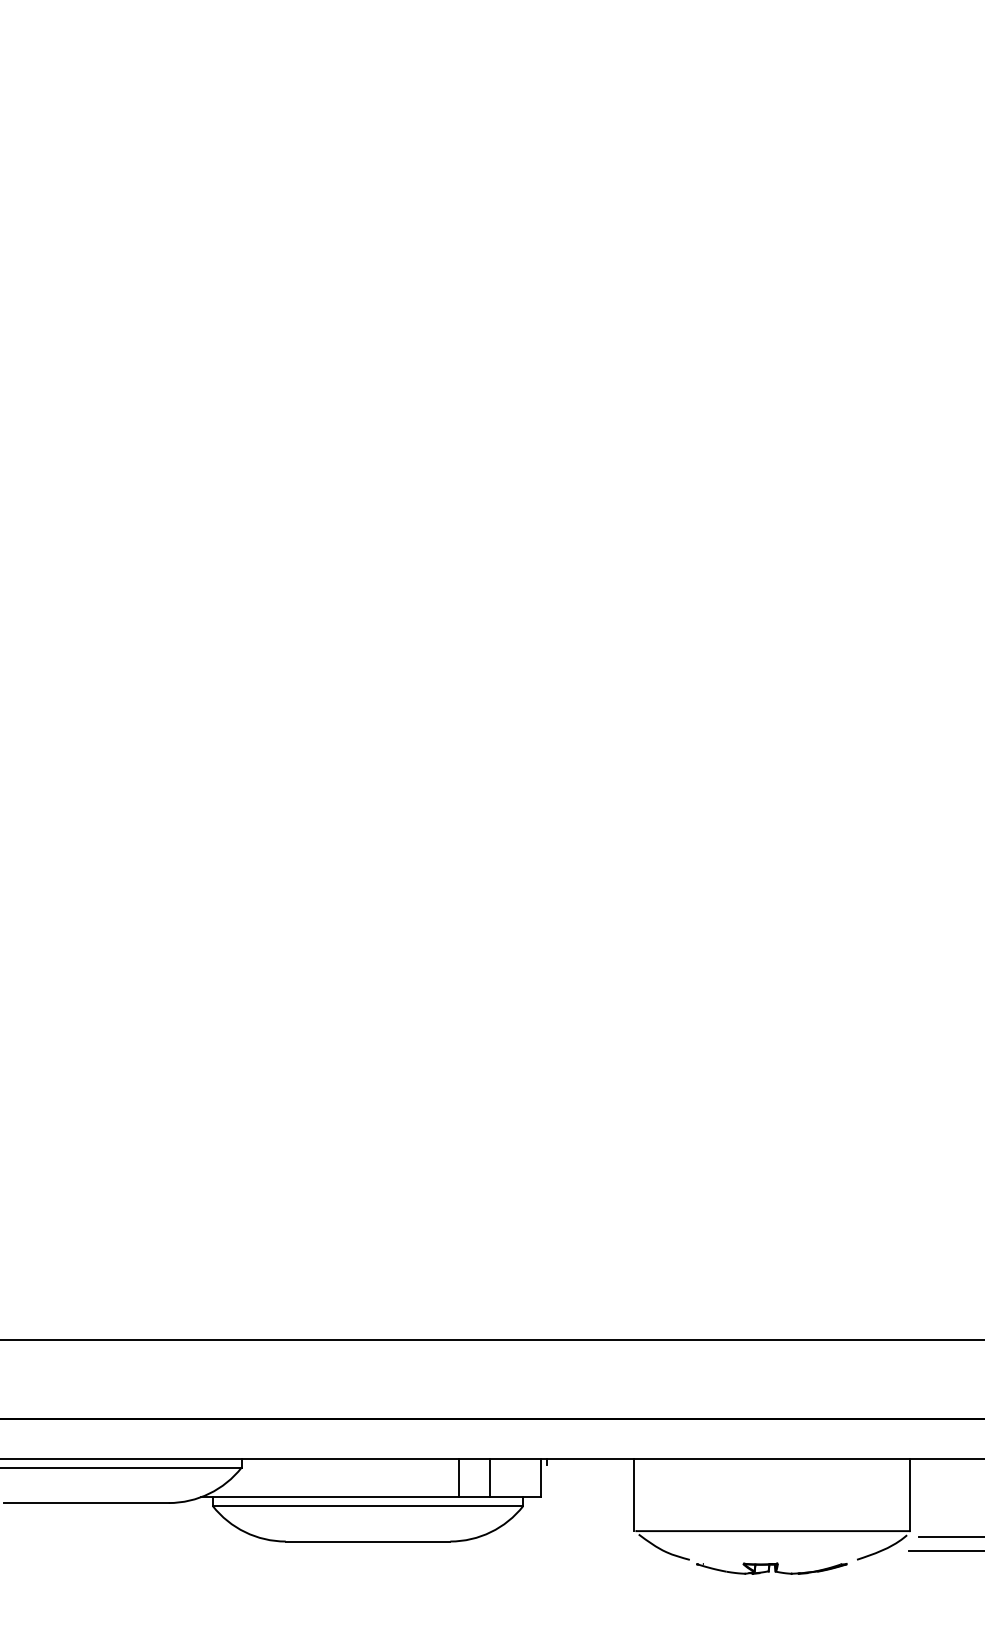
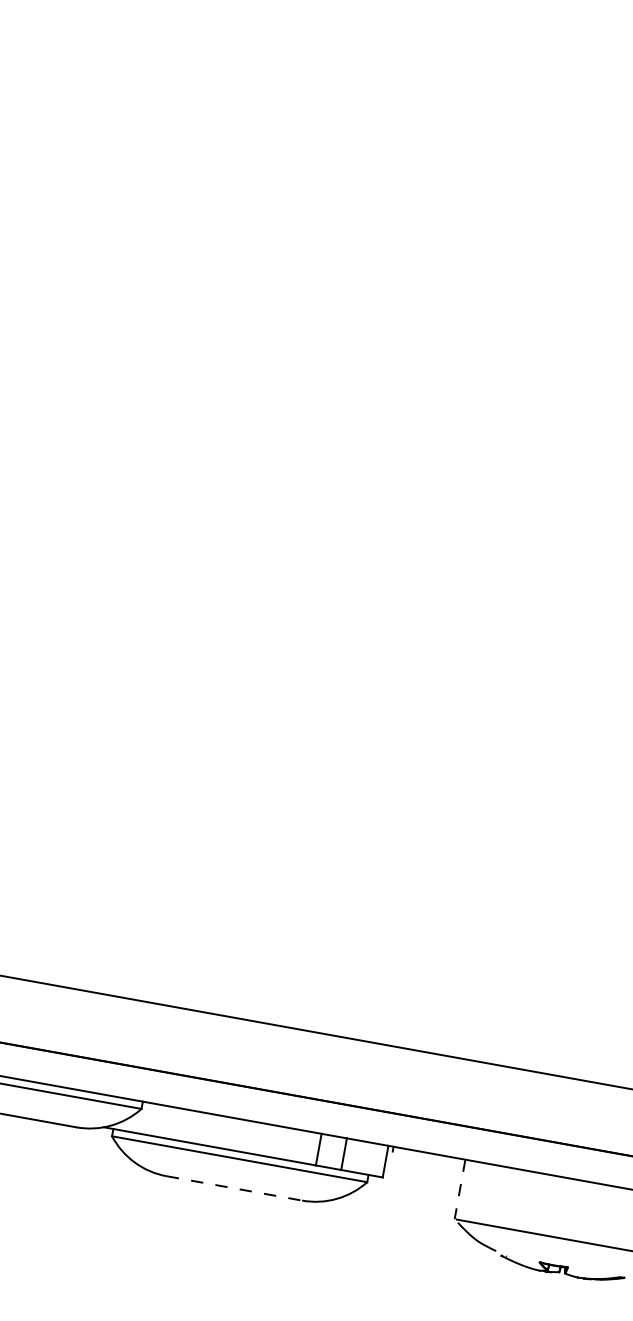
line: (634, 1495) -> (460, 1189), solid -> dashed
line: (368, 1541) -> (234, 1188), solid -> dashed

